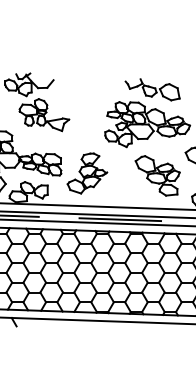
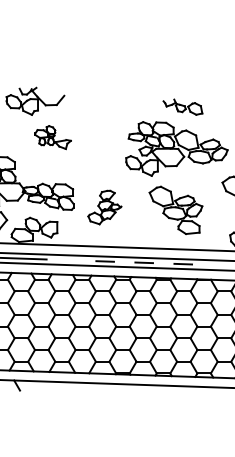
part: (152, 89) -> (182, 106), size x0.6
part: (43, 114) -> (52, 137), size x0.6
part: (87, 173) -> (104, 207), size x0.7
part: (157, 175) -> (175, 210), moved
line: (120, 219) -> (144, 262), solid -> dashed

